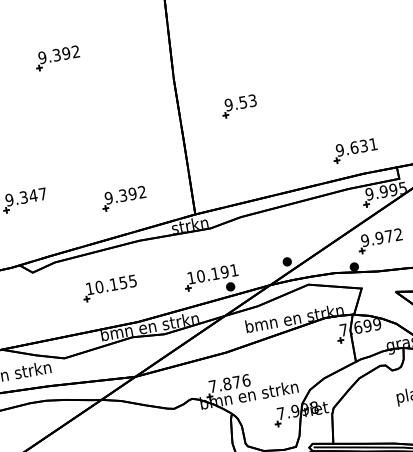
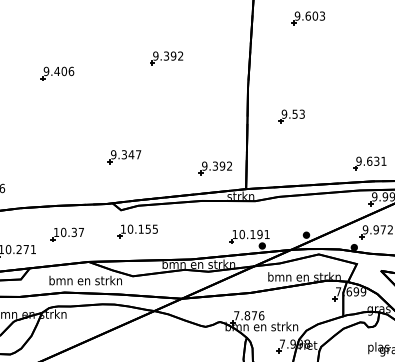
part: (122, 198) -> (214, 168), moved
part: (109, 288) -> (137, 231), moved

